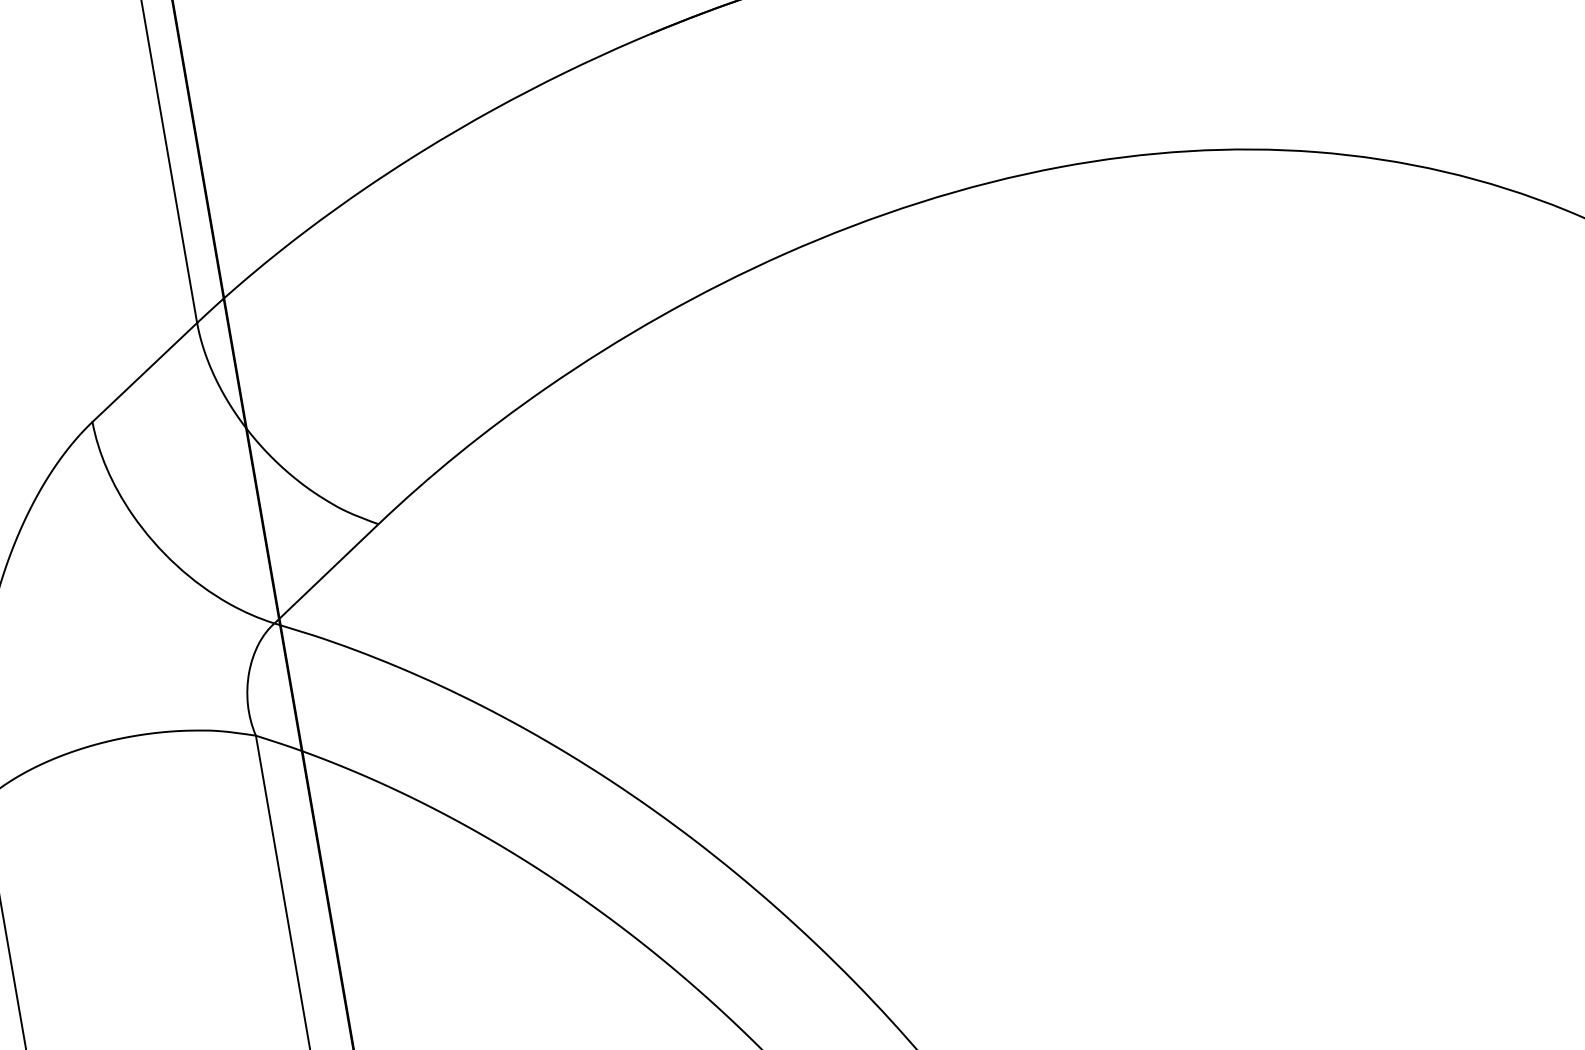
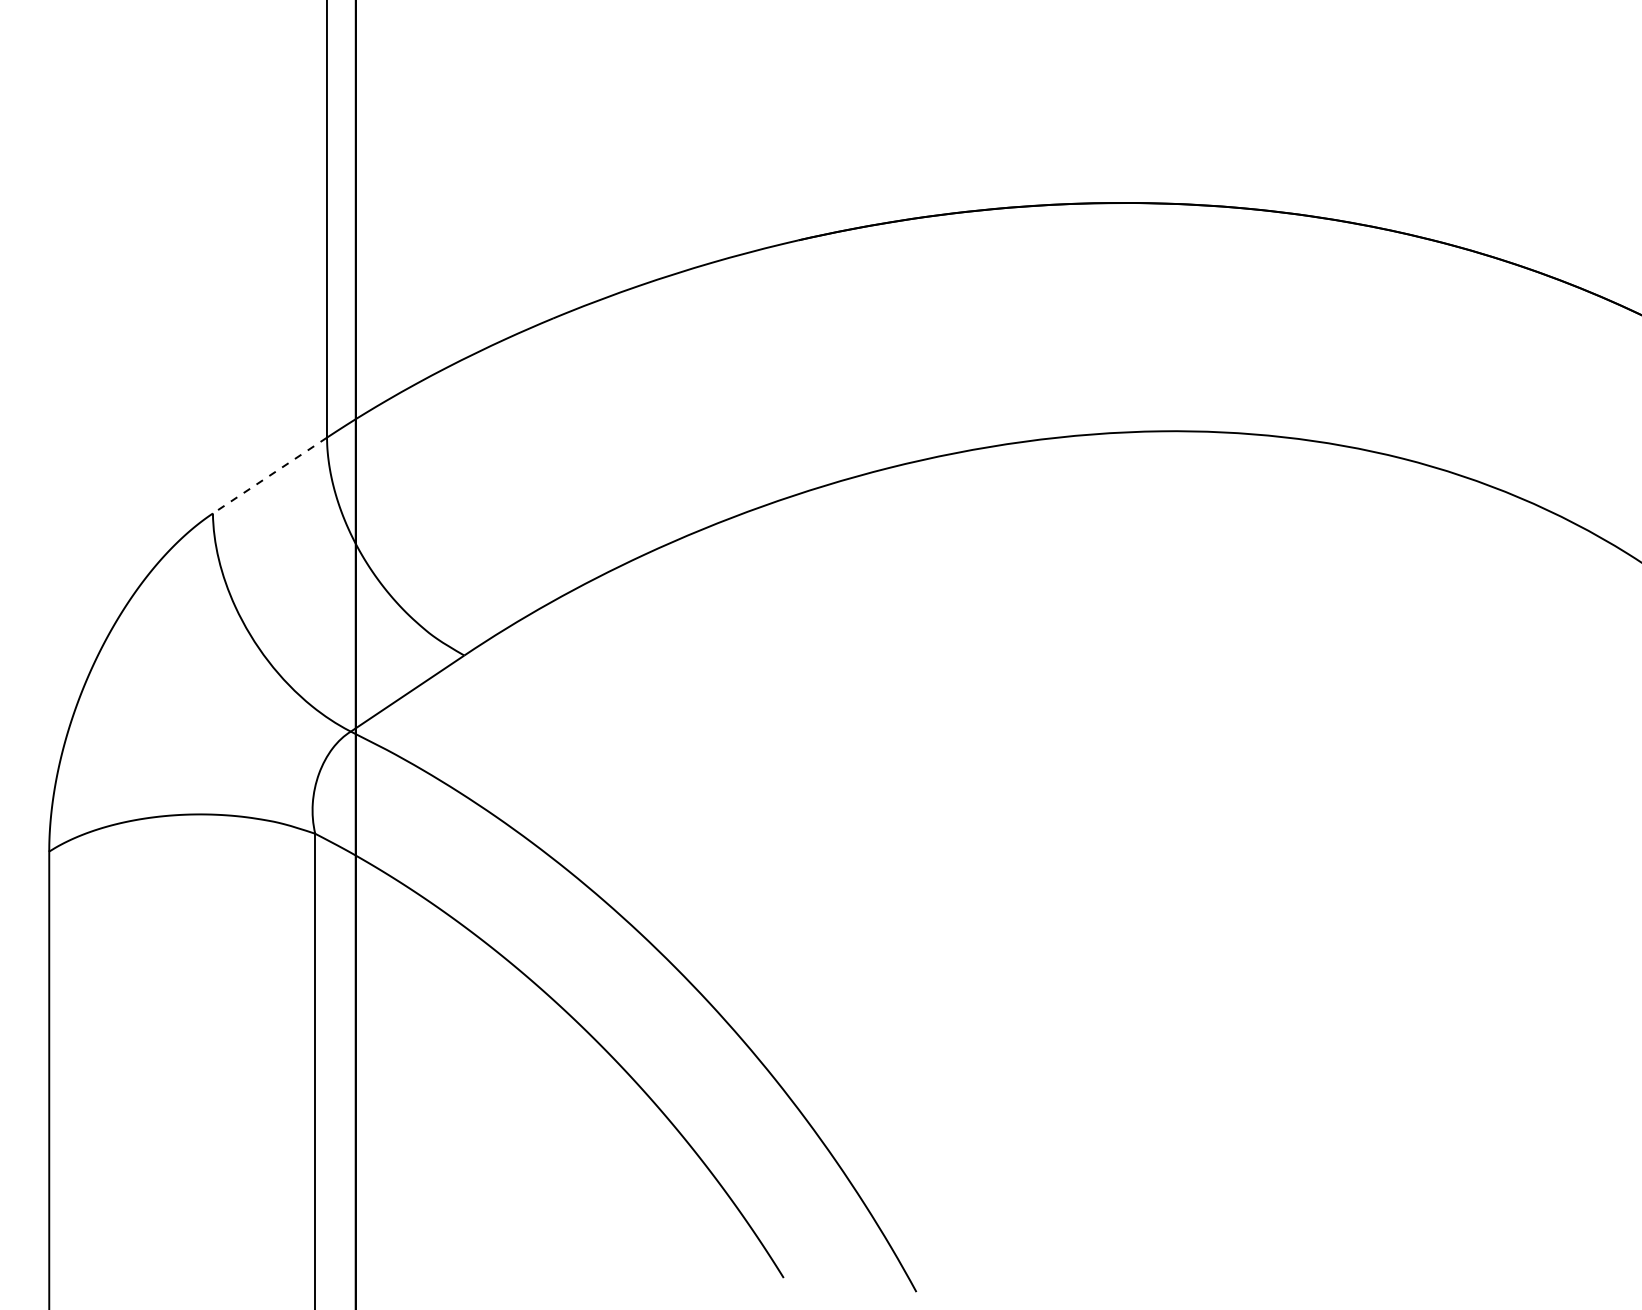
line: (144, 372) -> (269, 475), solid -> dashed

